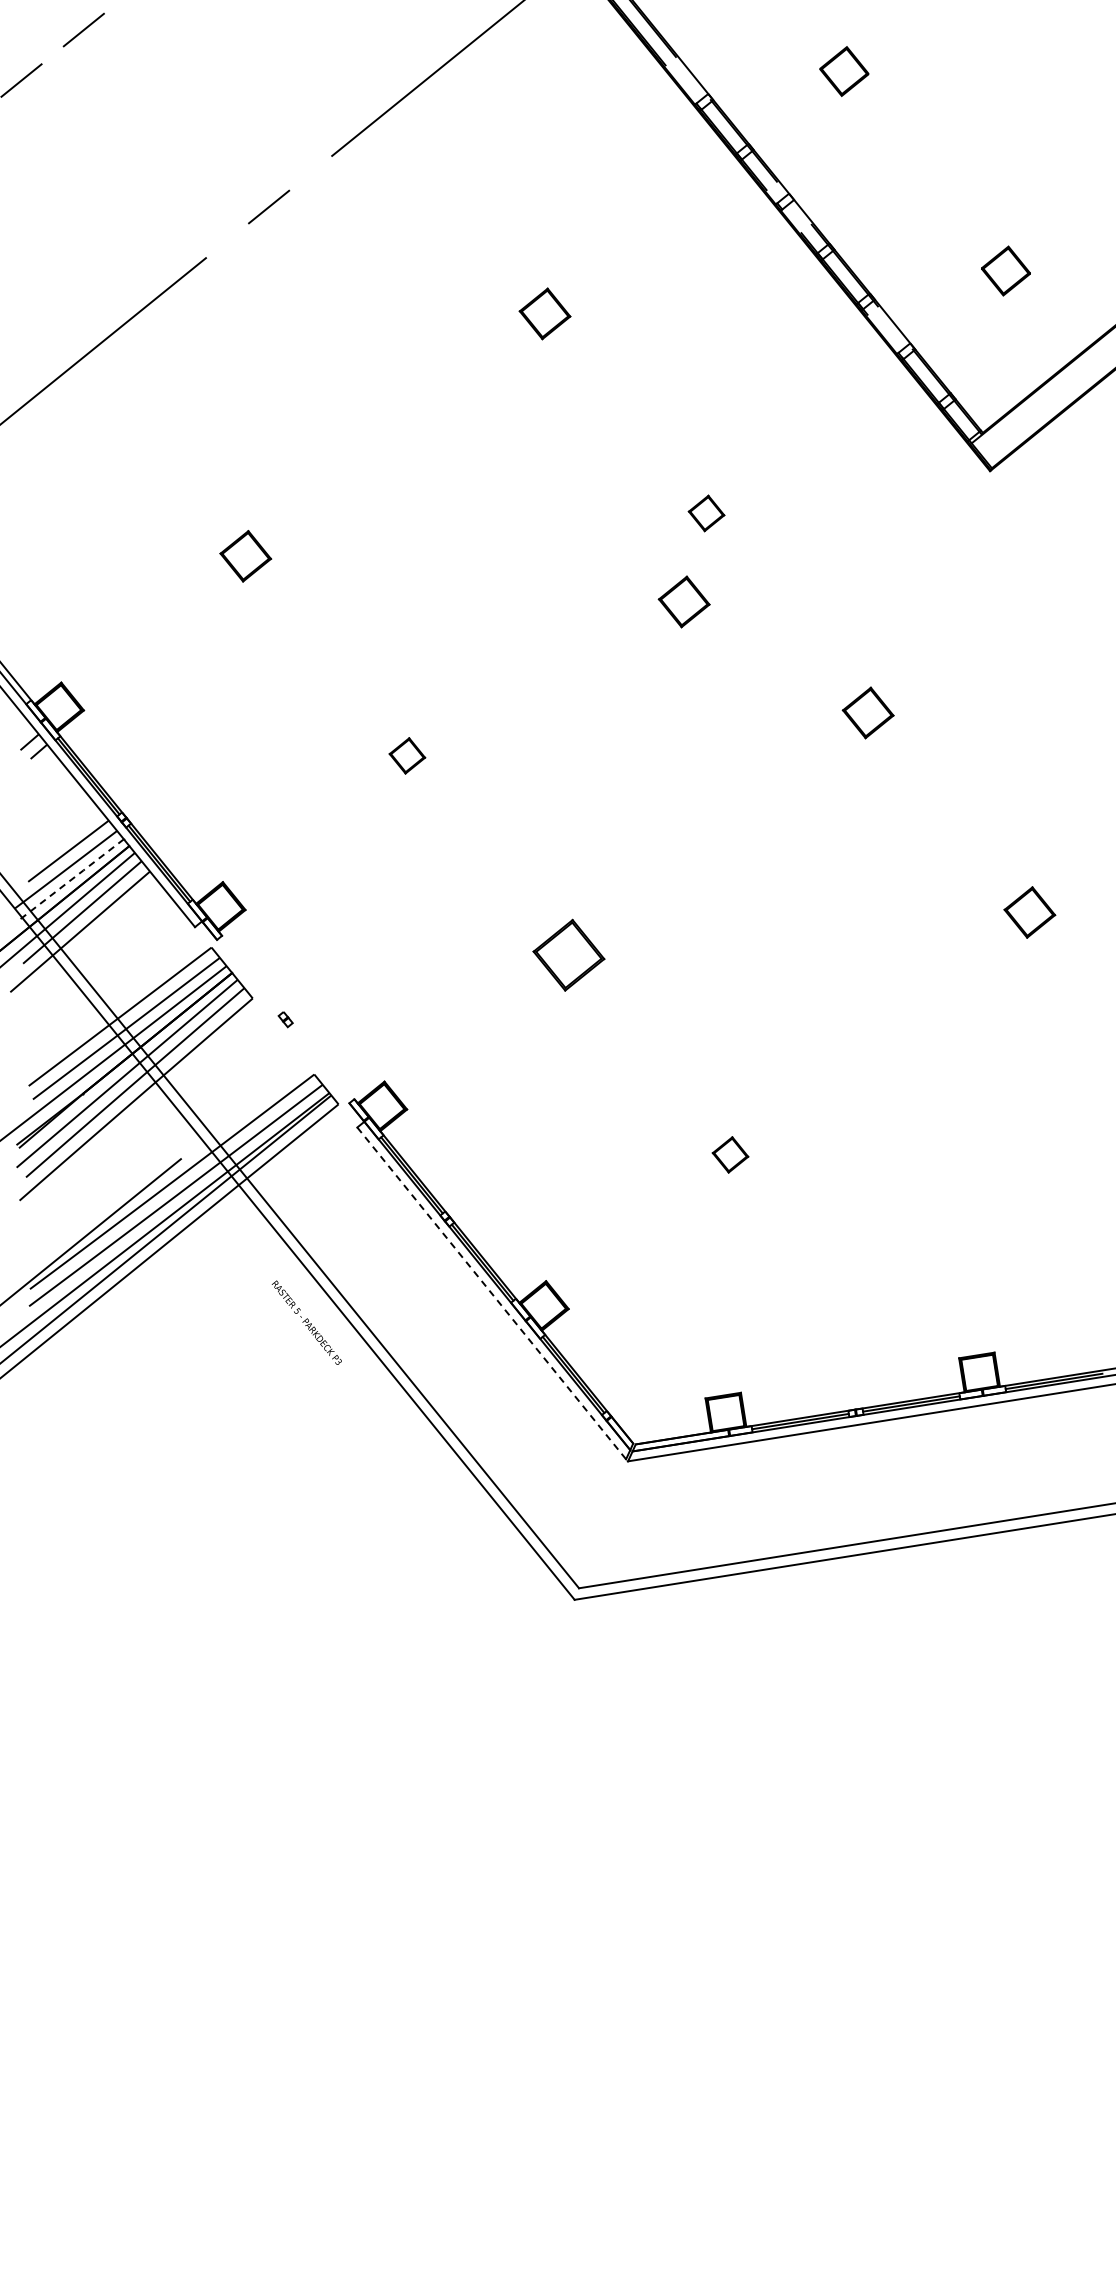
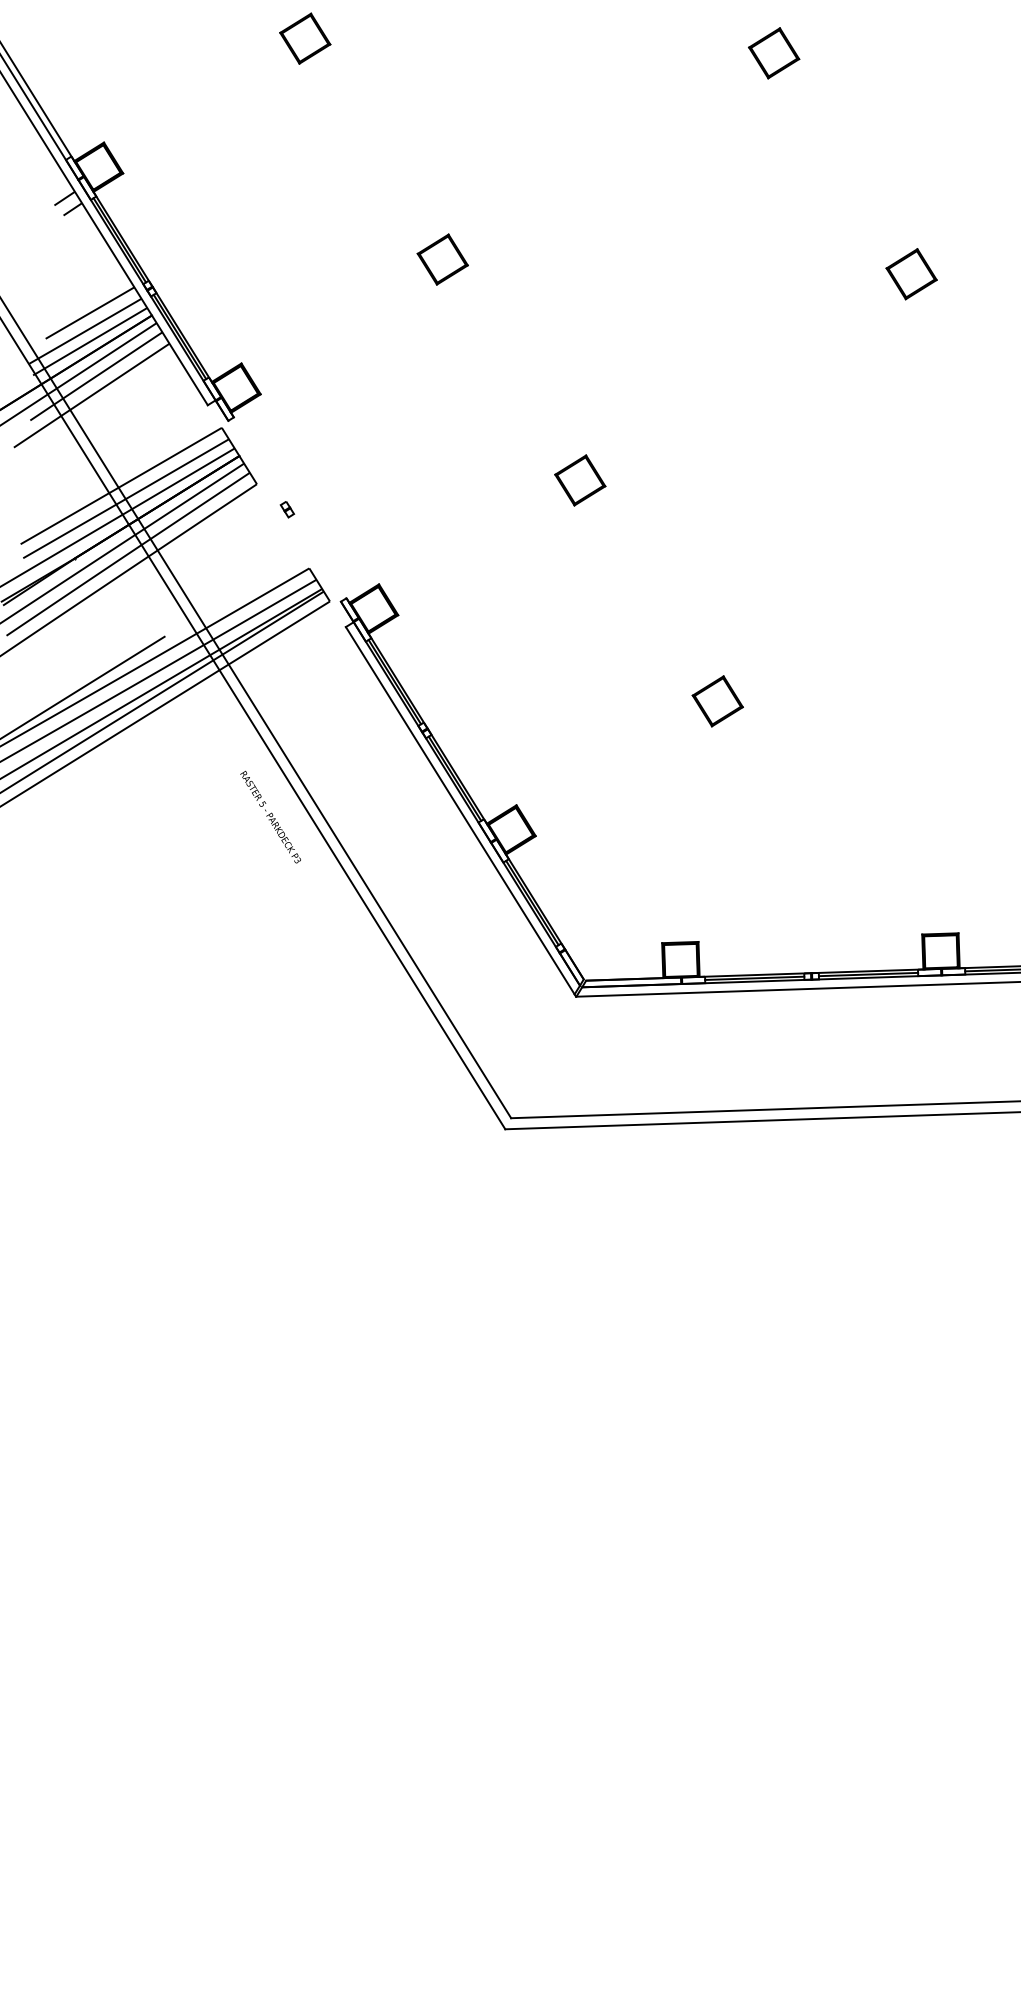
part: (706, 513) -> (773, 53), size x1.43
part: (683, 601) -> (739, 138), removed
part: (407, 755) -> (442, 259), size x1.43
line: (73, 878) -> (91, 341), dashed -> solid
part: (568, 955) -> (579, 480), size x0.71
part: (730, 1154) -> (717, 700), size x1.43
line: (492, 1294) -> (460, 811), dashed -> solid

